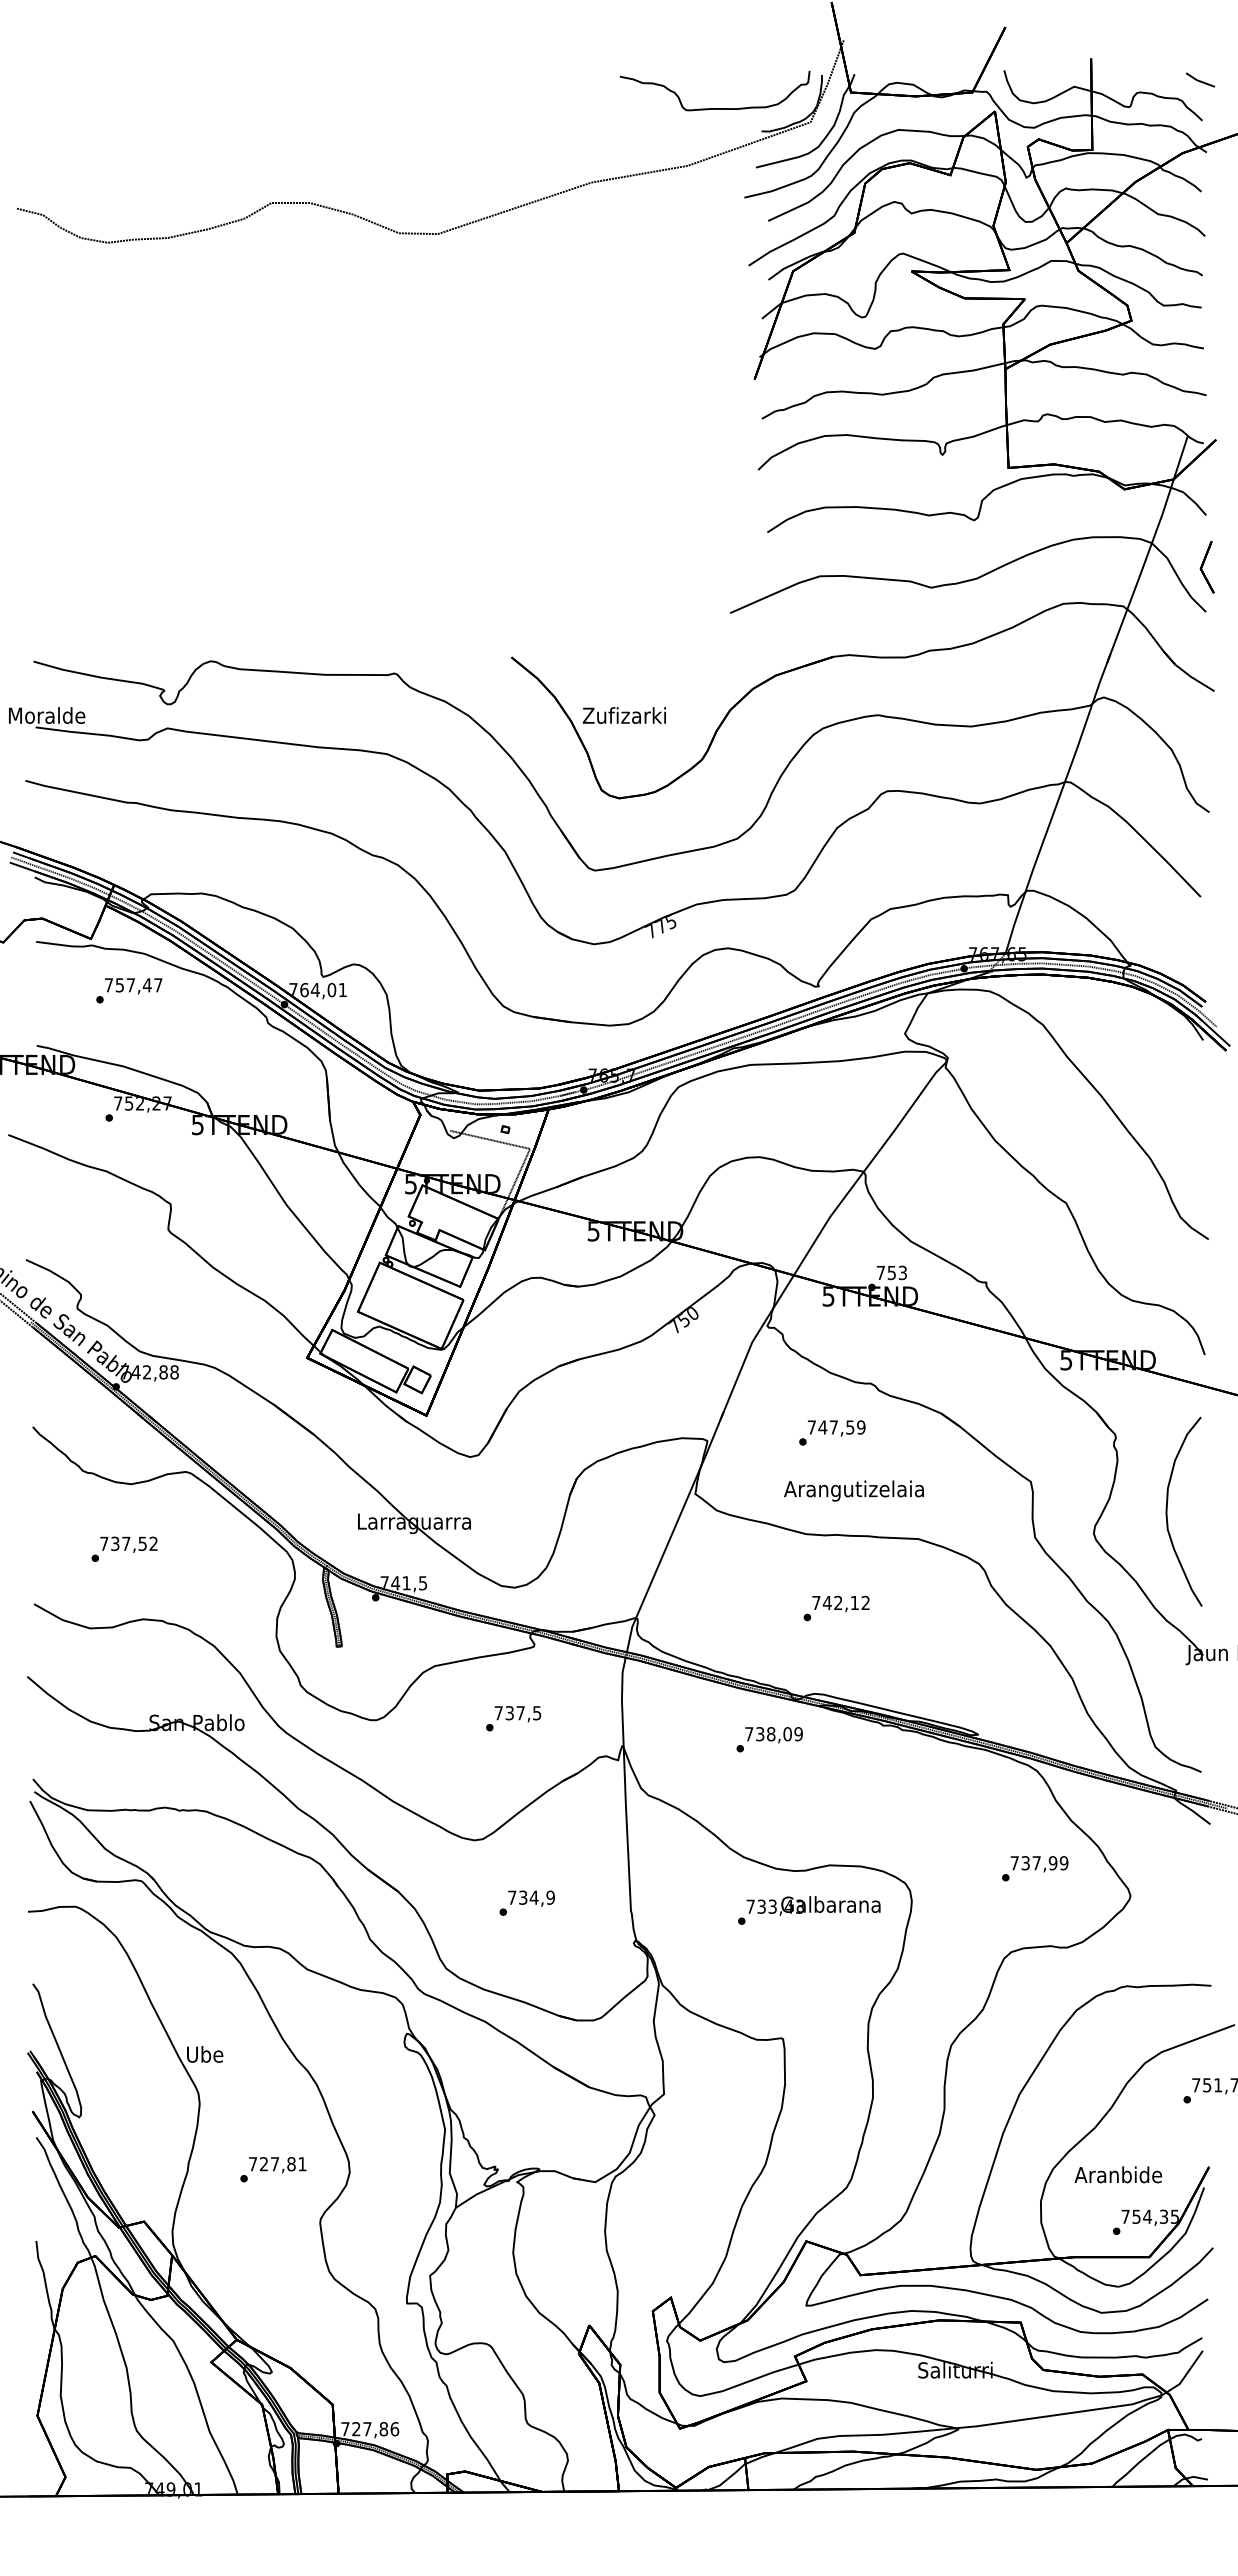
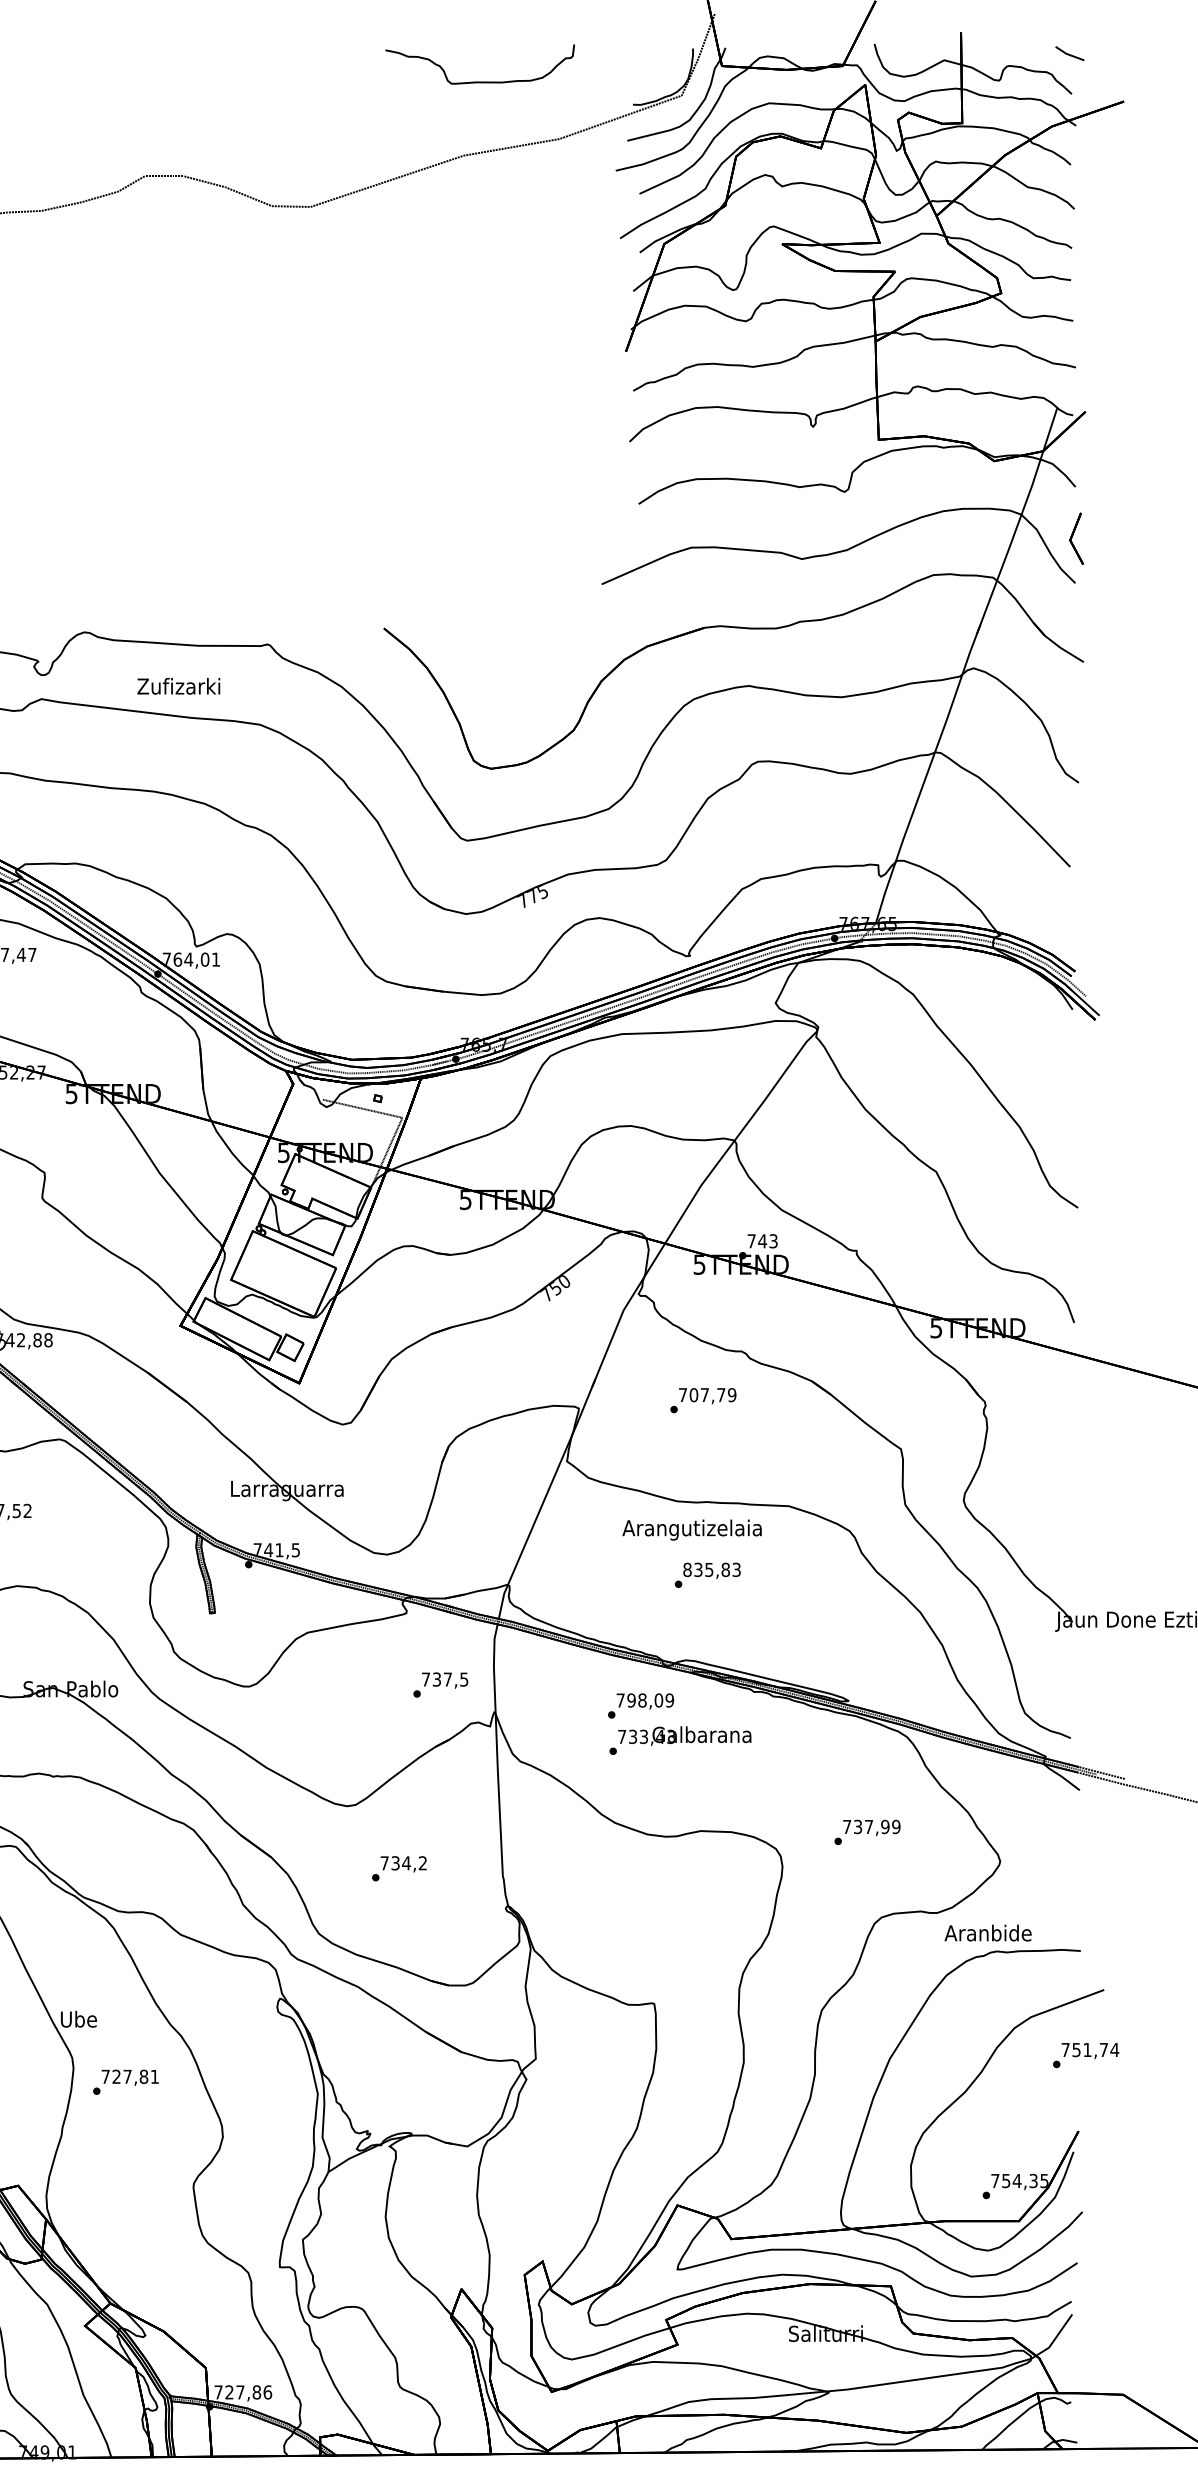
curve: (715, 108) -> (480, 81), moved
text: (624, 715) -> (178, 686), moved
text: (891, 1273) -> (762, 1241), 753 -> 743
text: (836, 1427) -> (707, 1395), 747,59 -> 707,79
text: (853, 1490) -> (691, 1529), moved
curve: (1167, 1511) -> (1037, 1478), removed
text: (840, 1602) -> (711, 1569), 742,12 -> 835,83
text: (513, 1718) -> (440, 1684), moved
text: (759, 1734) -> (630, 1700), 738,09 -> 798,09
text: (1035, 1868) -> (867, 1832), moved
text: (550, 1897) -> (422, 1863), 734,9 -> 734,2
text: (809, 1910) -> (680, 1740), moved
text: (273, 2169) -> (126, 2082), moved
text: (1117, 2174) -> (987, 1932), moved

